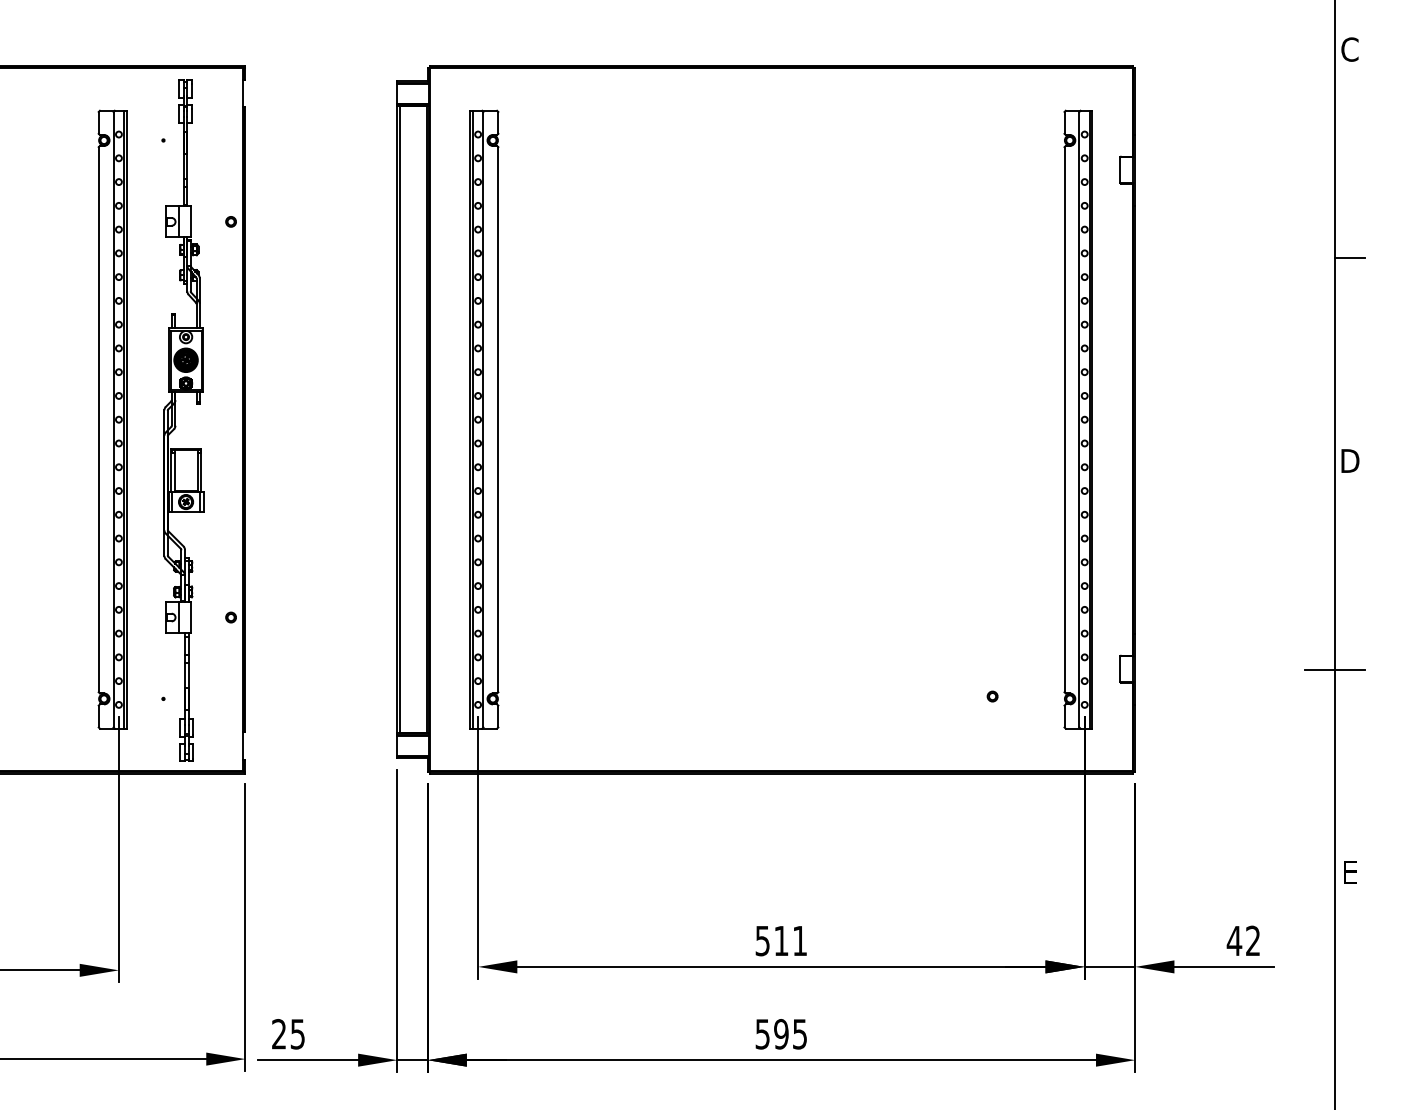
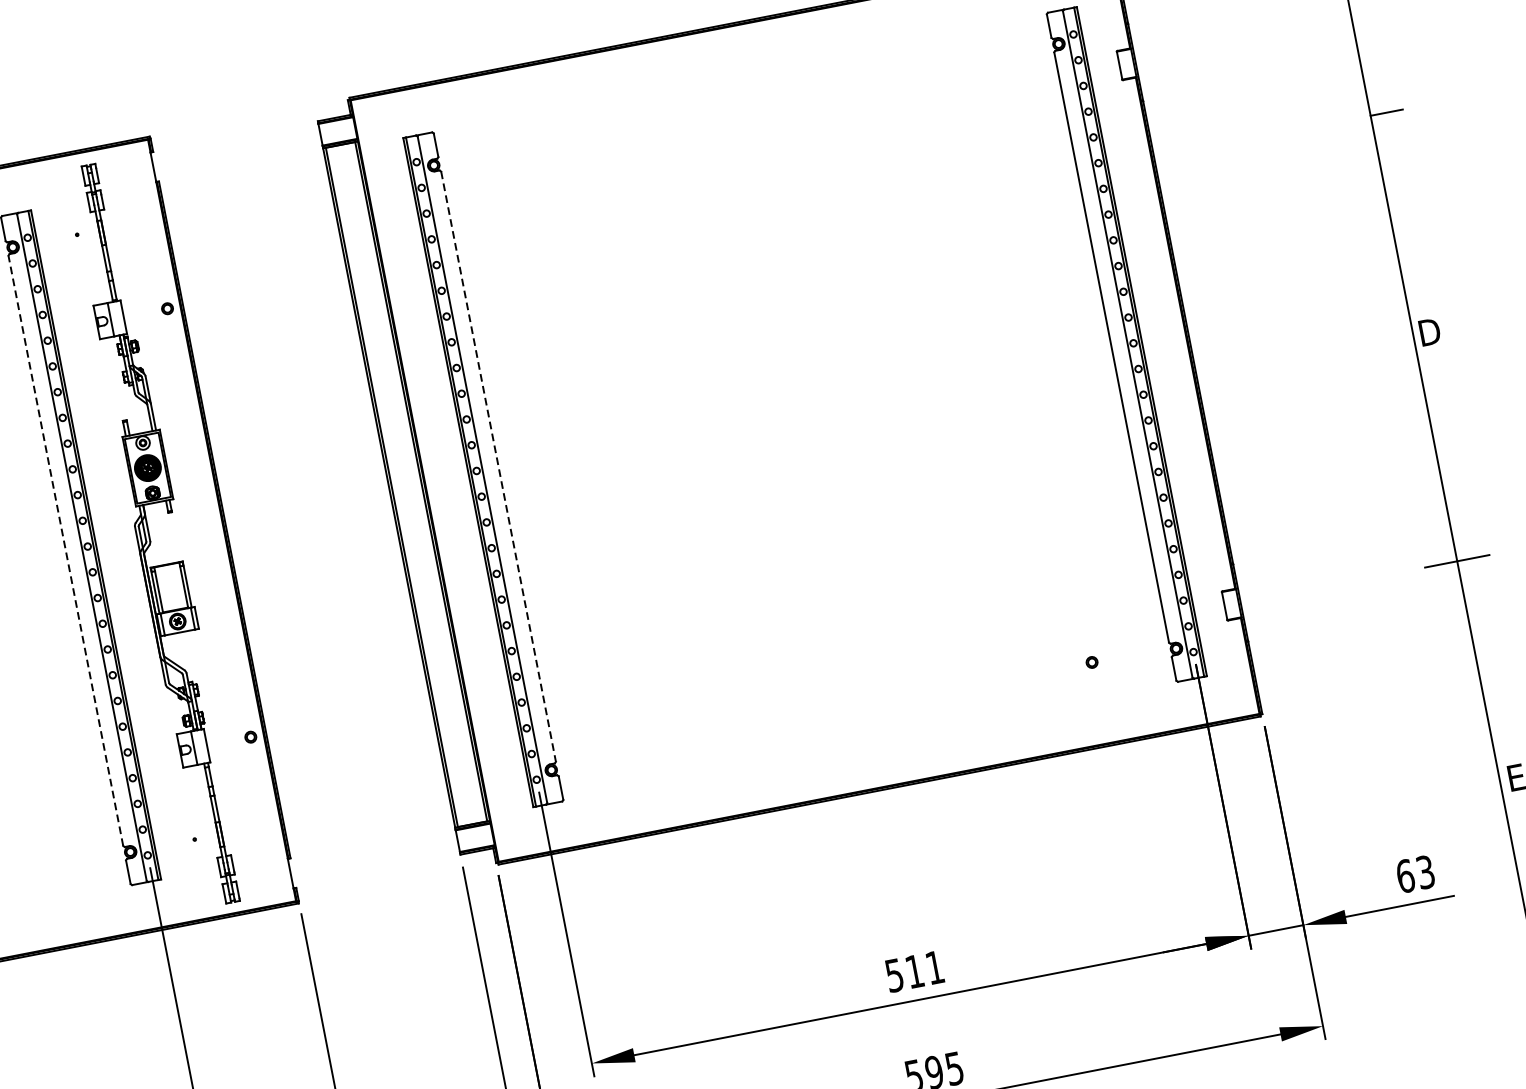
line: (98, 419) -> (65, 550), solid -> dashed
line: (498, 419) -> (498, 466), solid -> dashed
text: (1243, 940) -> (1415, 873), 42 -> 63

